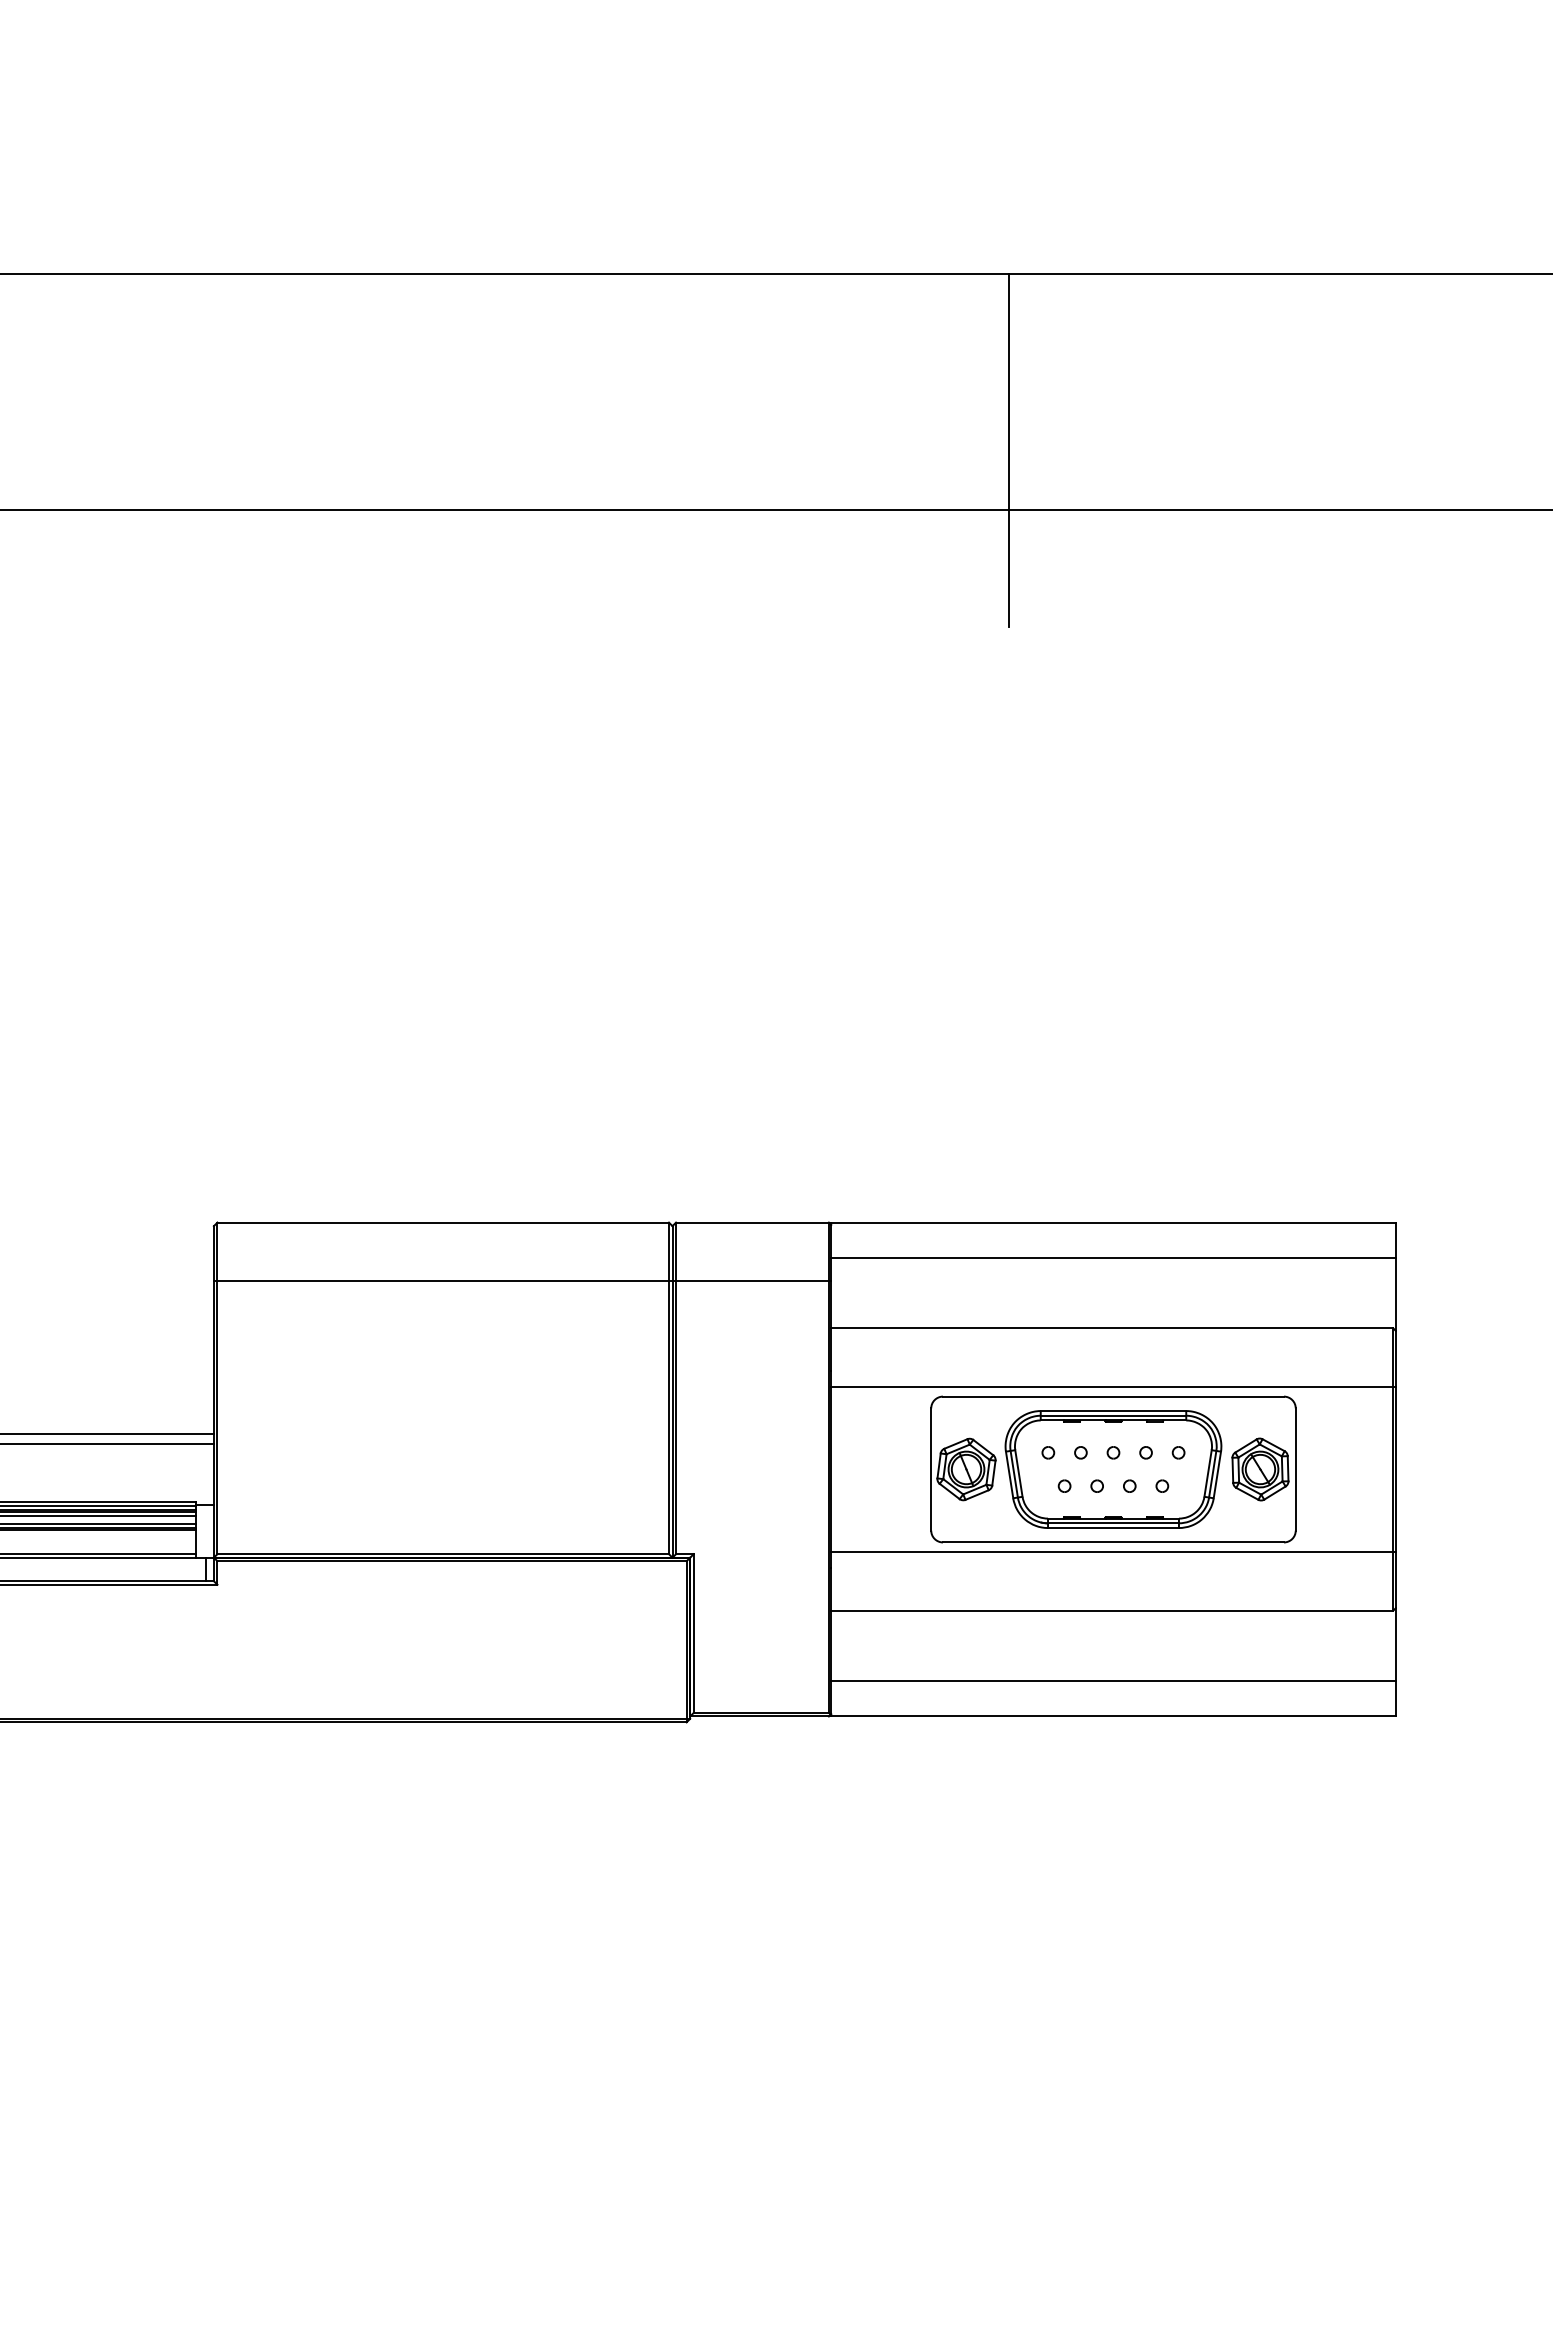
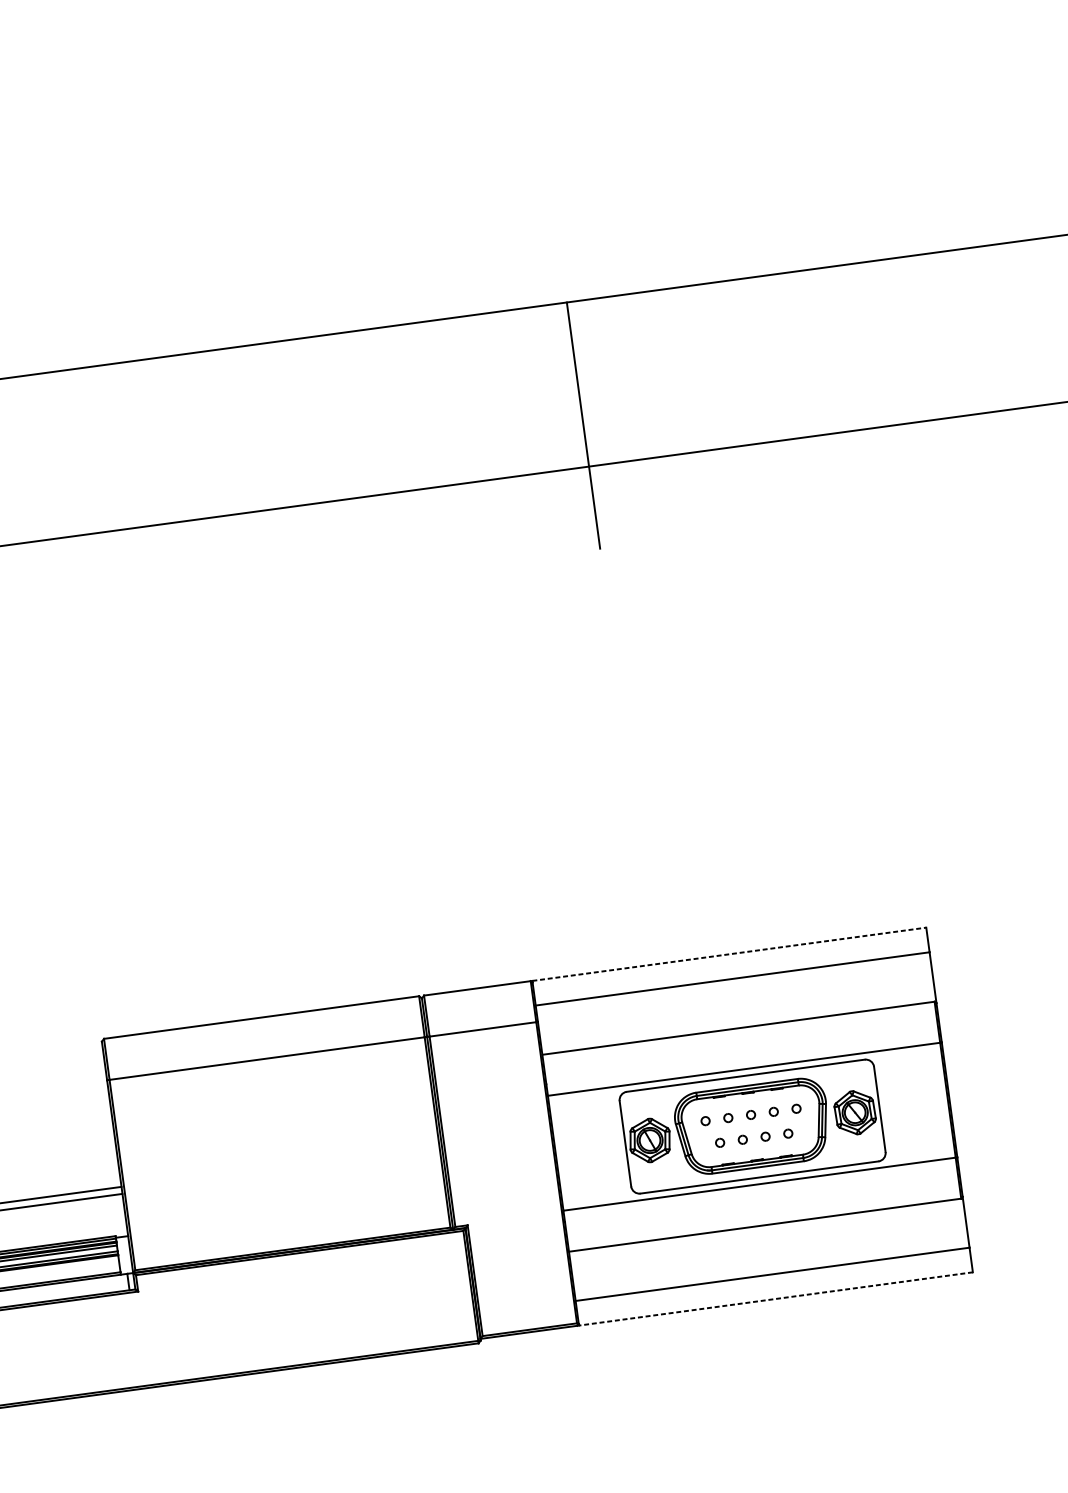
line: (1113, 1222) -> (729, 954), solid -> dashed
line: (1112, 1716) -> (775, 1299), solid -> dashed

